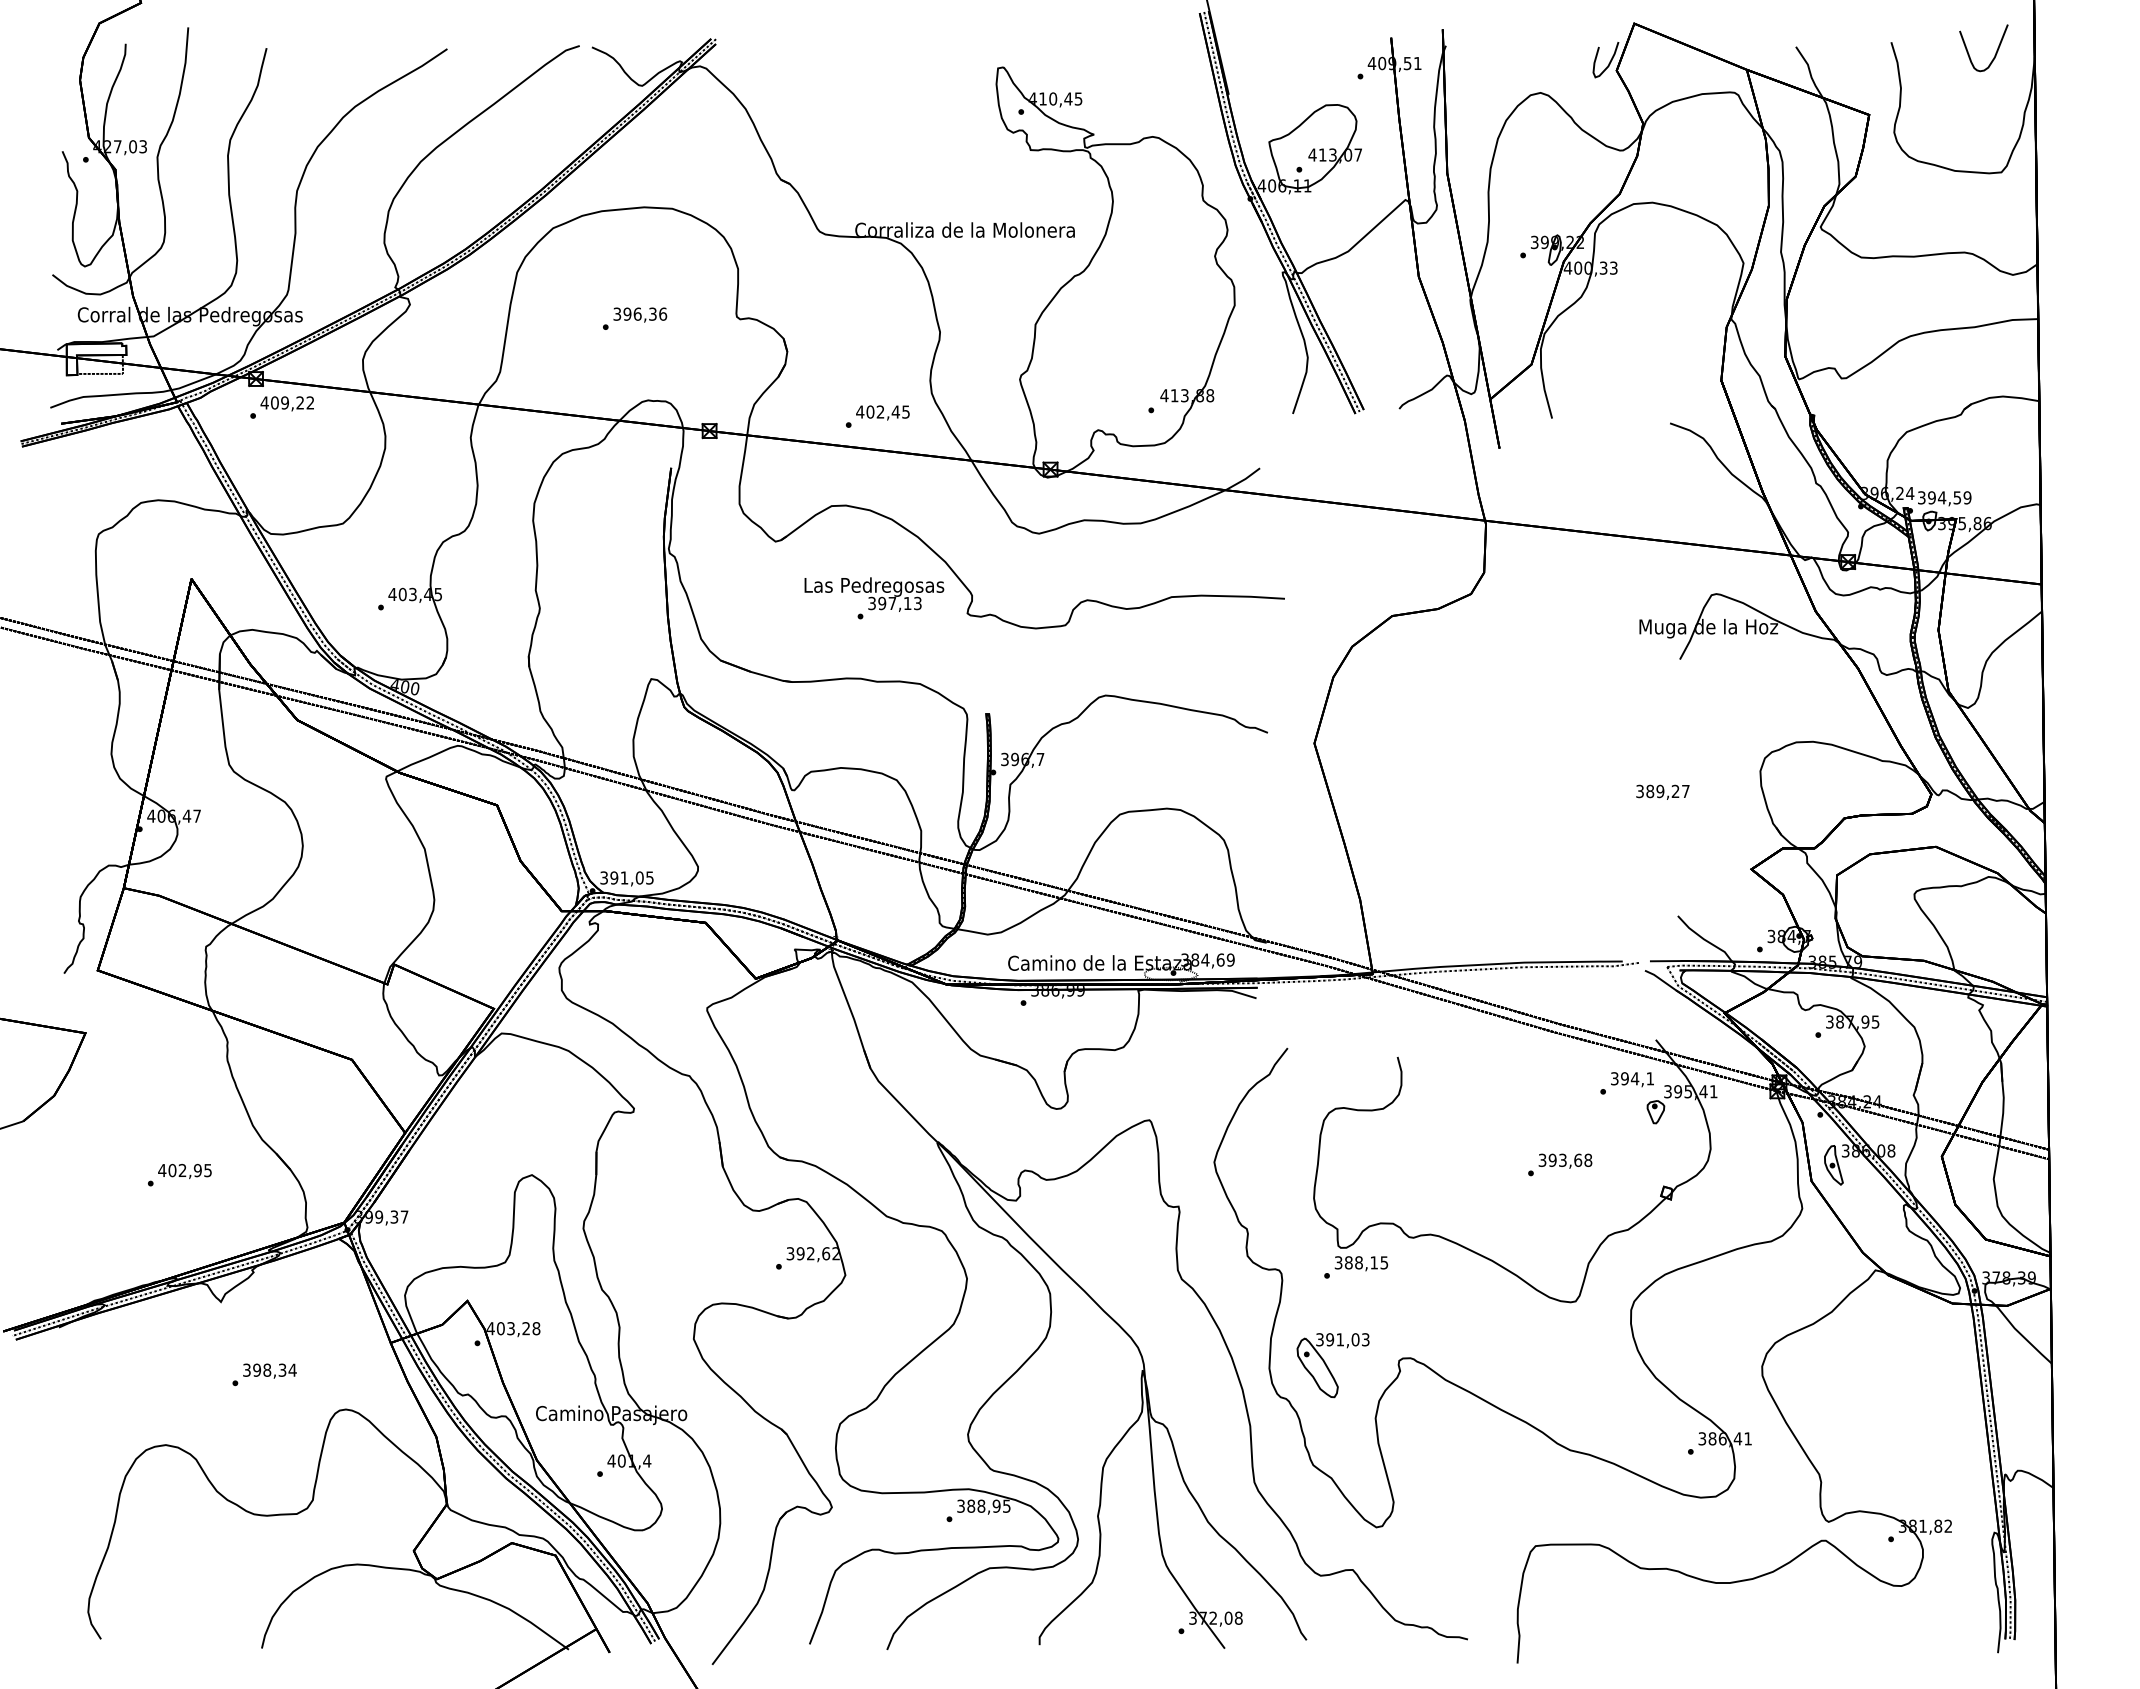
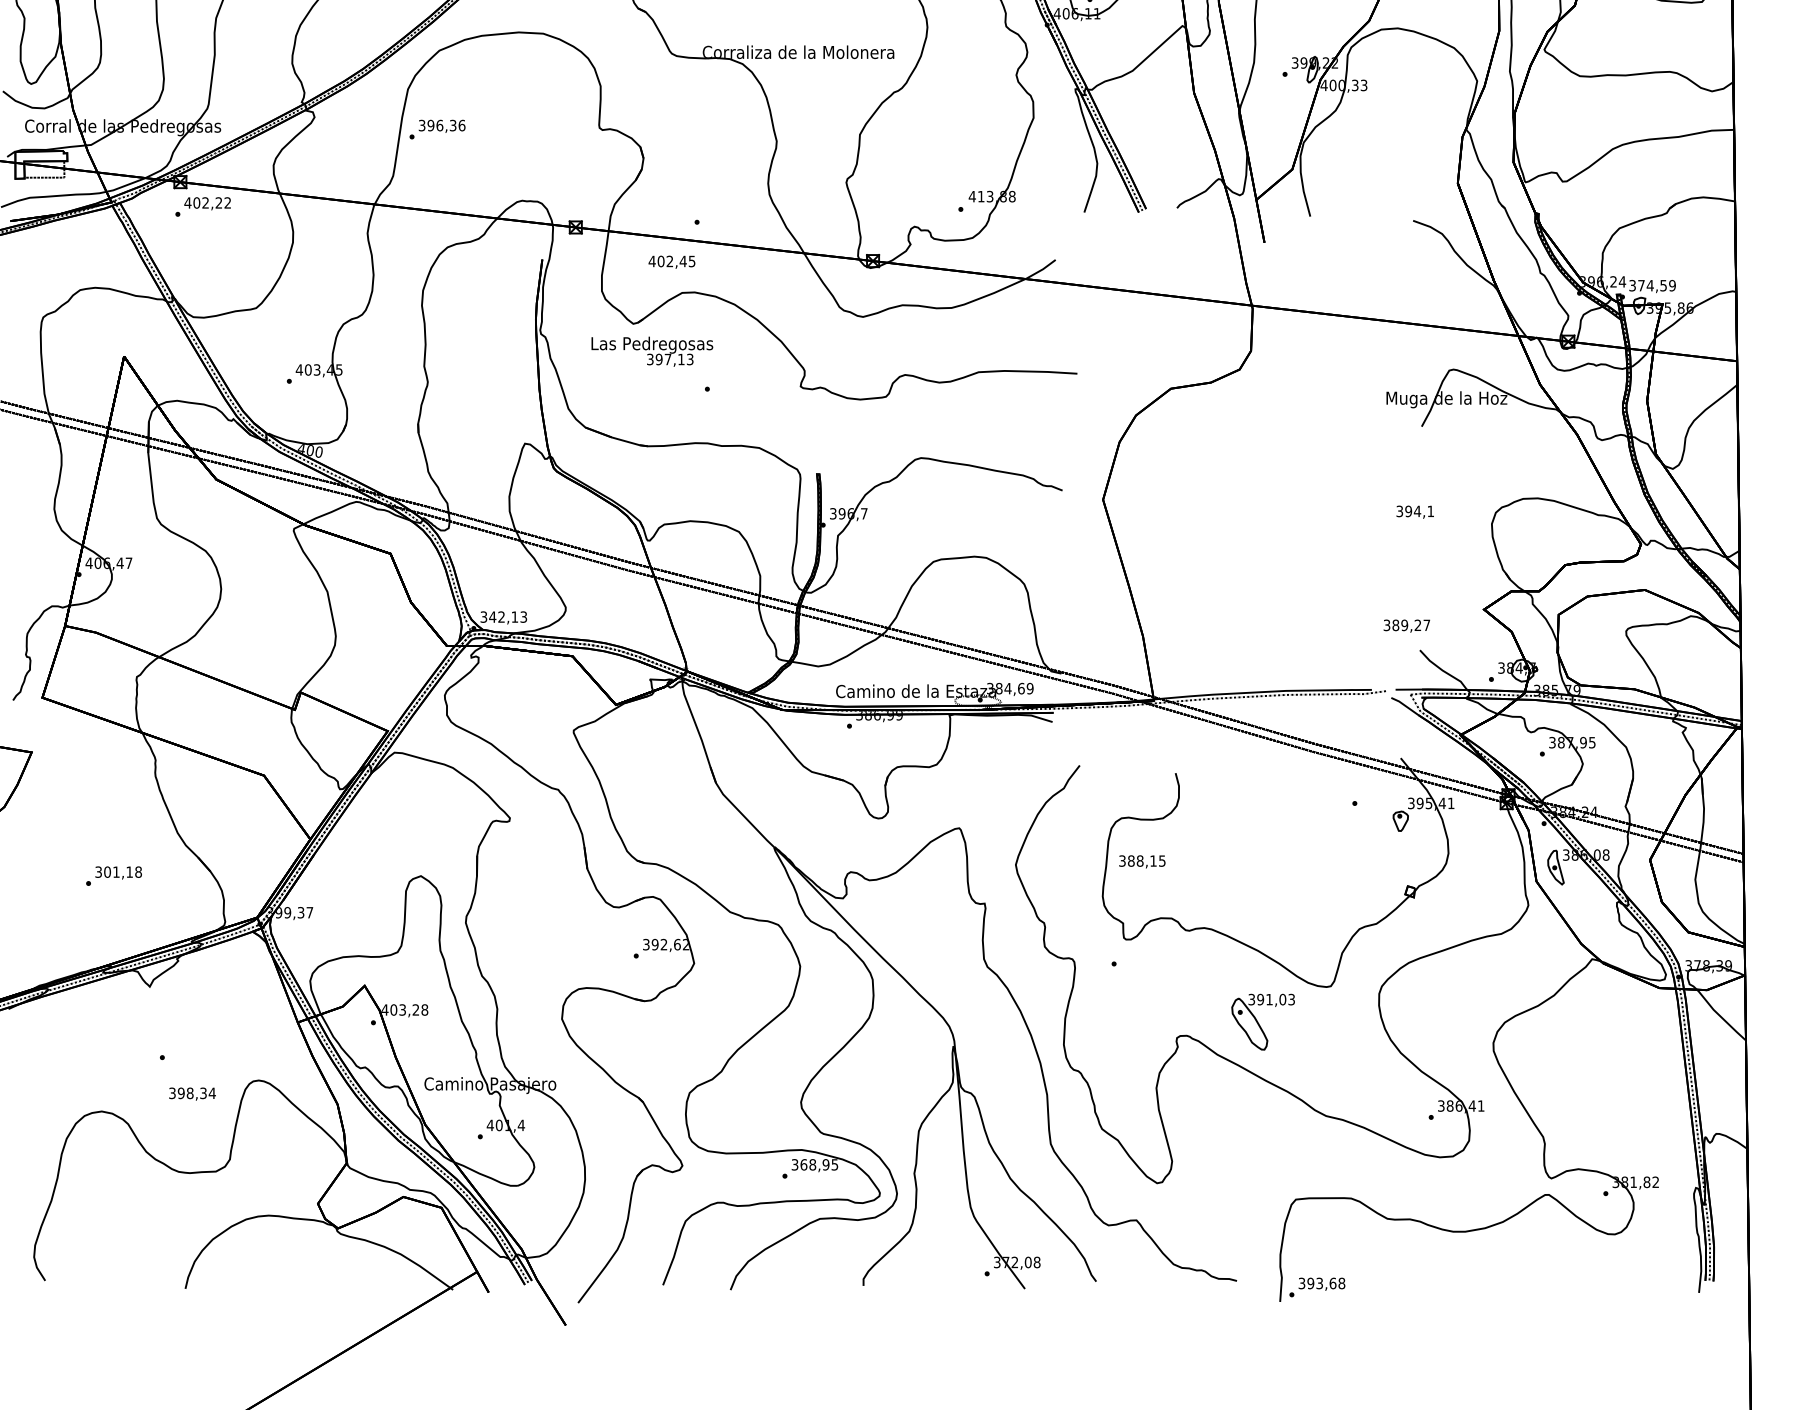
text: (635, 318) -> (437, 129), moved
text: (284, 402) -> (205, 202), 409,22 -> 402,22
text: (882, 412) -> (671, 261), moved
text: (1931, 497) -> (1641, 285), 394,59 -> 374,59
text: (874, 594) -> (652, 351), moved
text: (1662, 791) -> (1406, 625), moved
text: (631, 877) -> (507, 616), 391,05 -> 342,13
text: (1632, 1079) -> (1415, 512), moved
text: (1560, 1164) -> (1317, 1287), moved
text: (184, 1170) -> (118, 872), 402,95 -> 301,18
text: (1361, 1263) -> (1142, 861), moved
part: (1332, 1365) -> (1262, 1022), moved
text: (269, 1370) -> (192, 1093), moved
text: (971, 1505) -> (804, 1164), 388,95 -> 368,95

